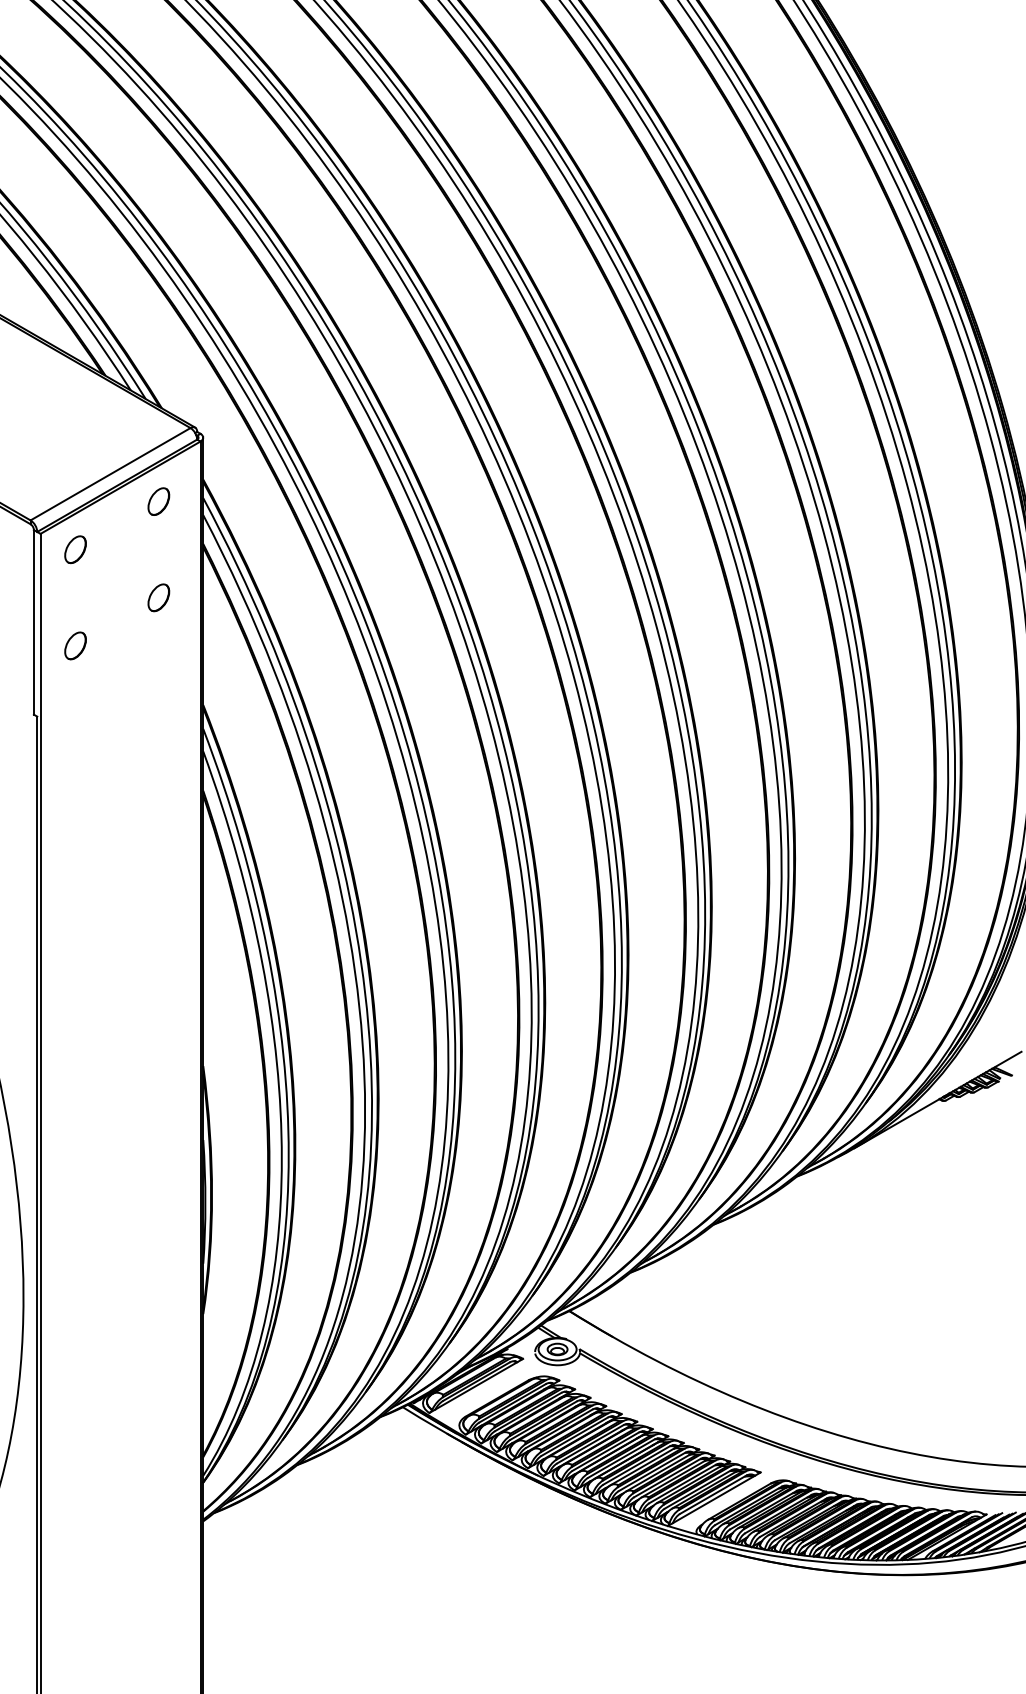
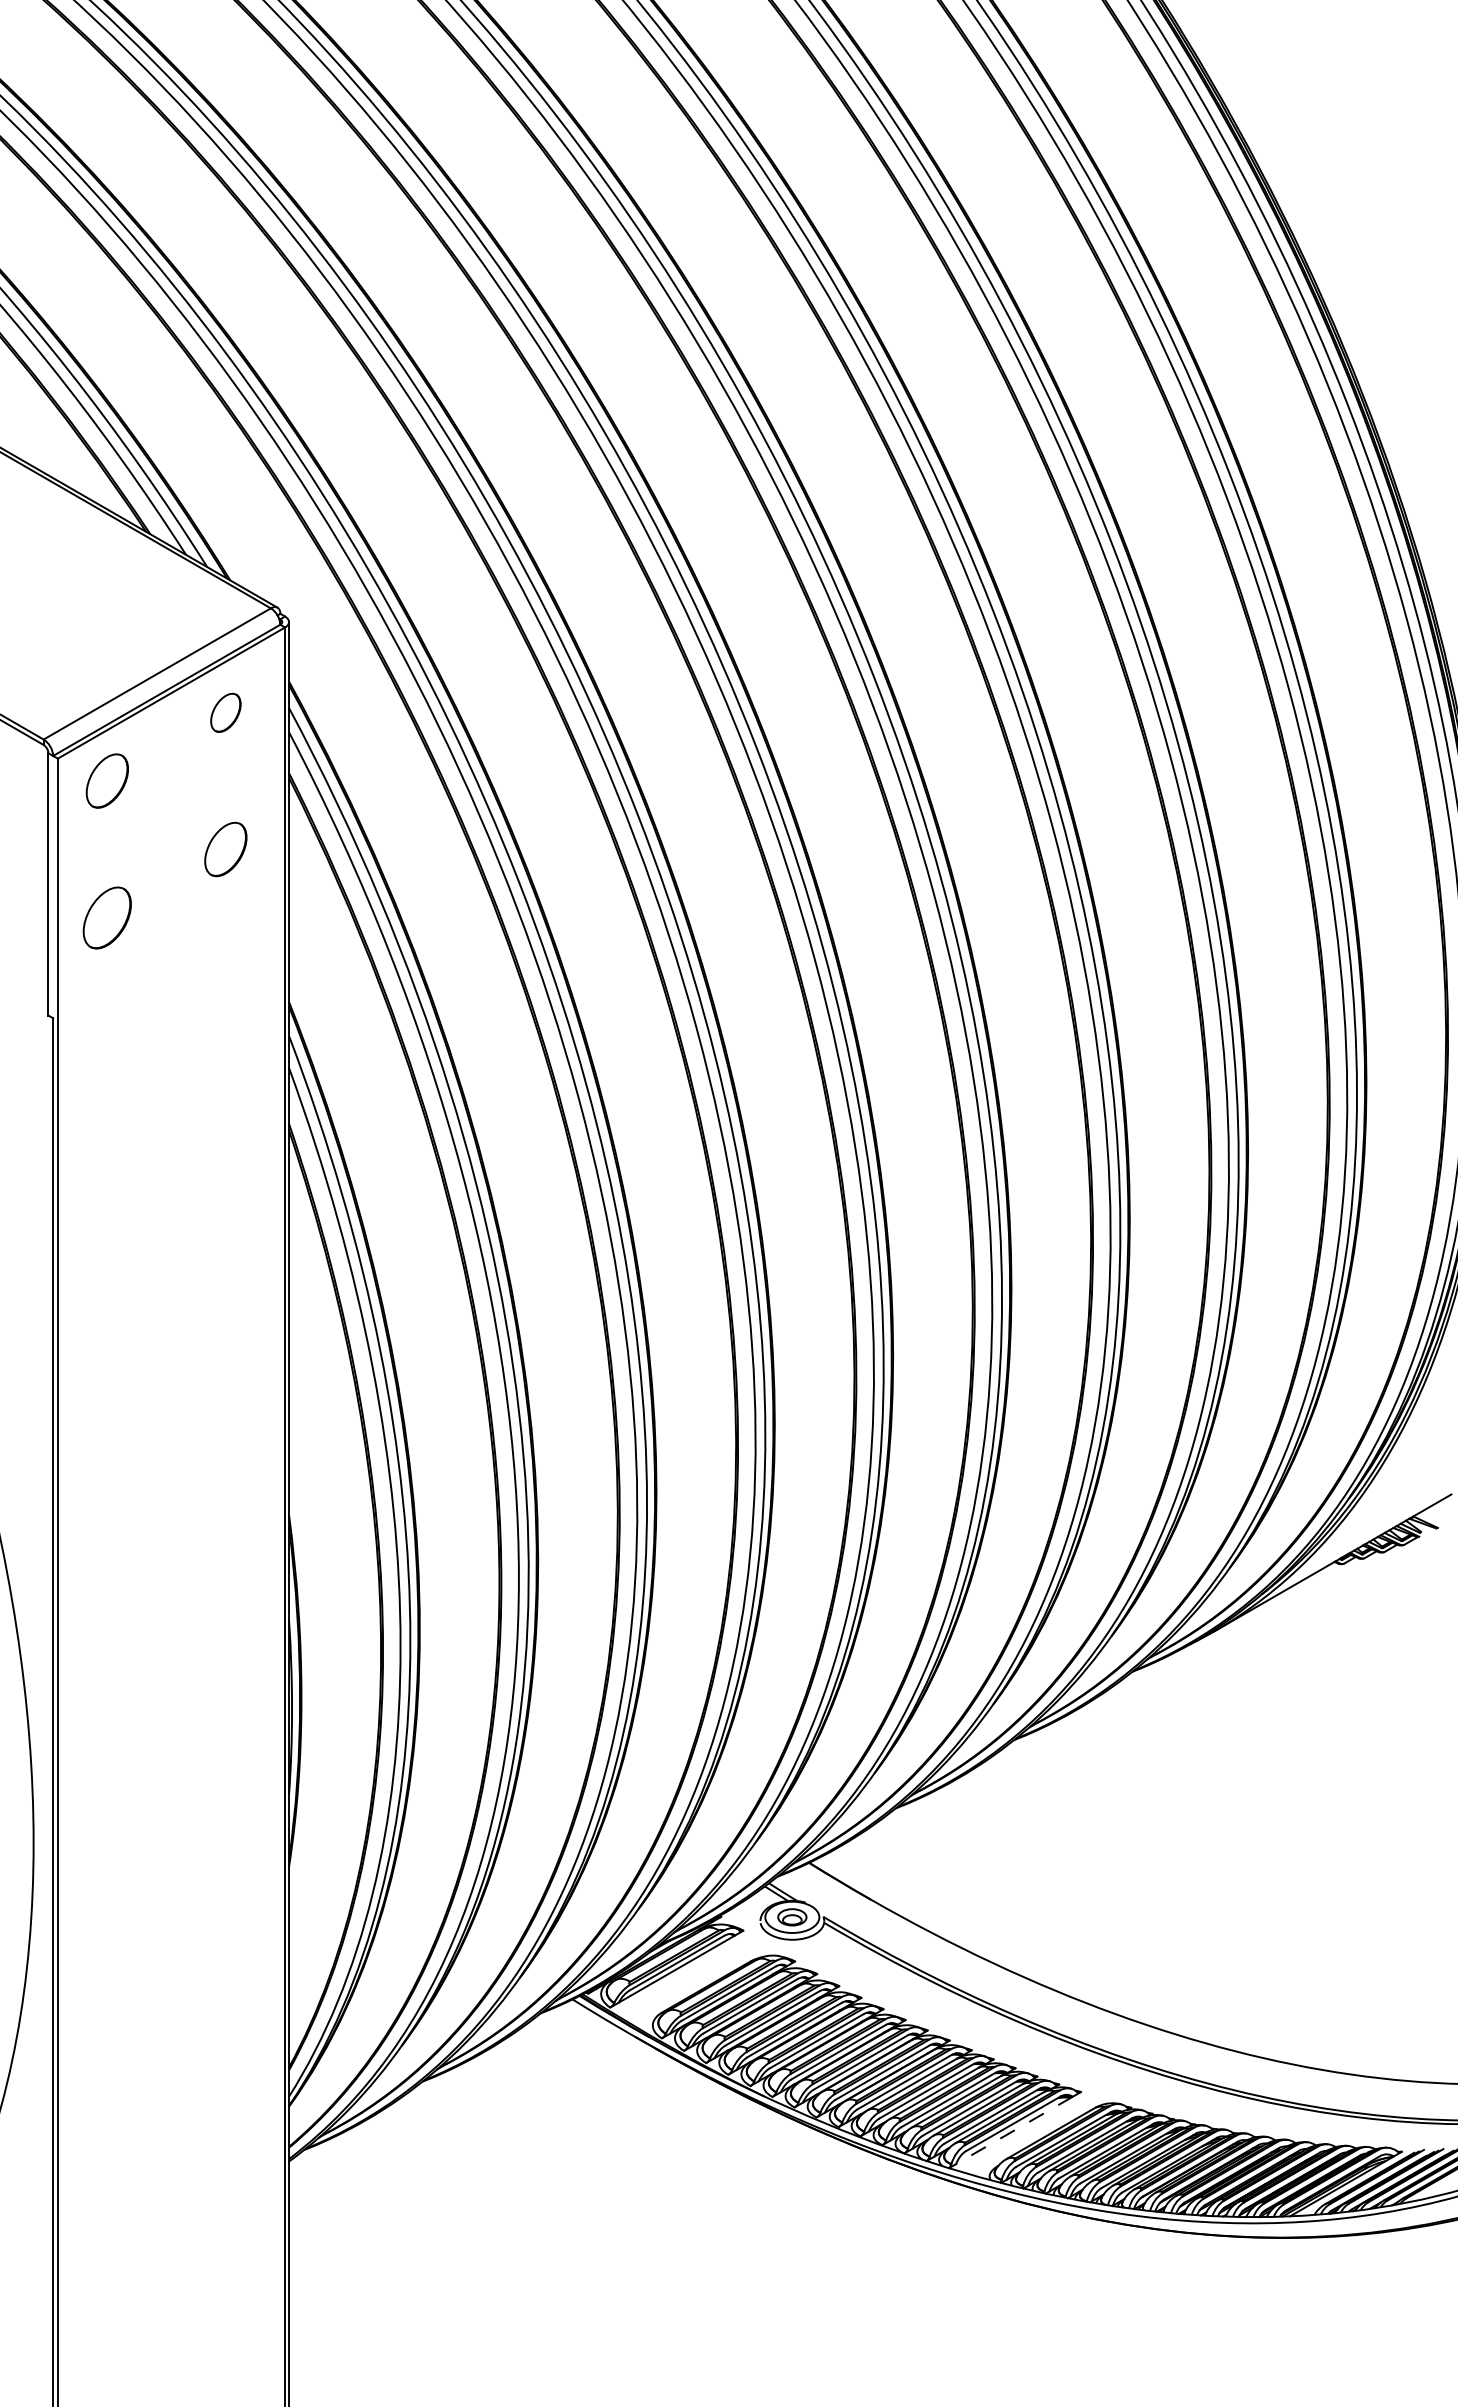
part: (75, 549) -> (107, 781), size x1.4
part: (158, 597) -> (225, 849), size x1.4
part: (75, 645) -> (107, 917), size x1.6
line: (713, 1499) -> (1014, 2130), solid -> dashed

